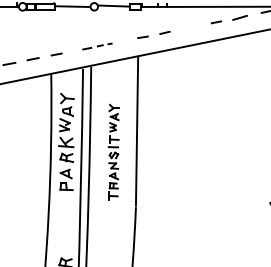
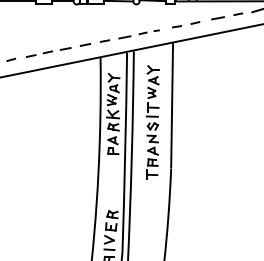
line: (191, 27) -> (217, 18), added
part: (96, 46) -> (138, 34), size x1.67
part: (113, 152) -> (152, 122), size x1.43

